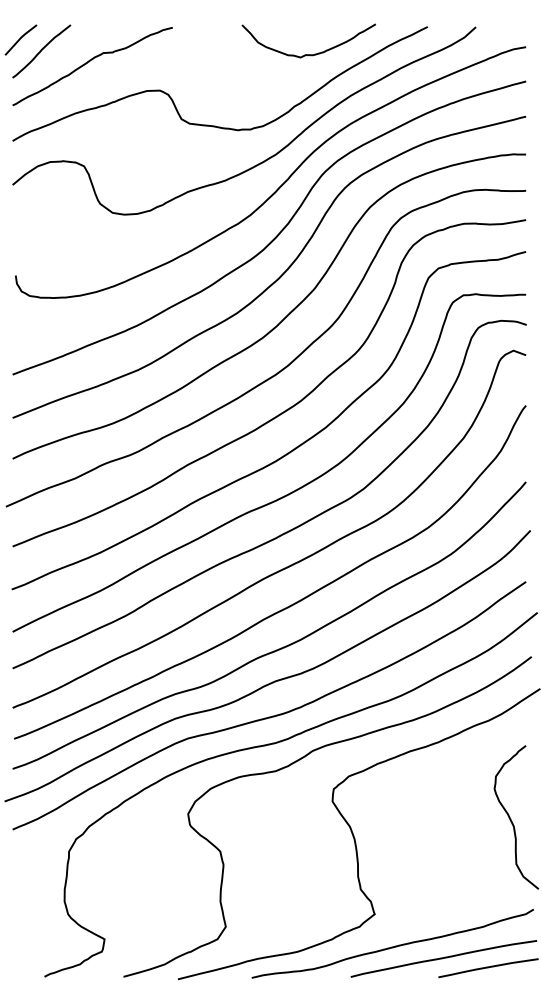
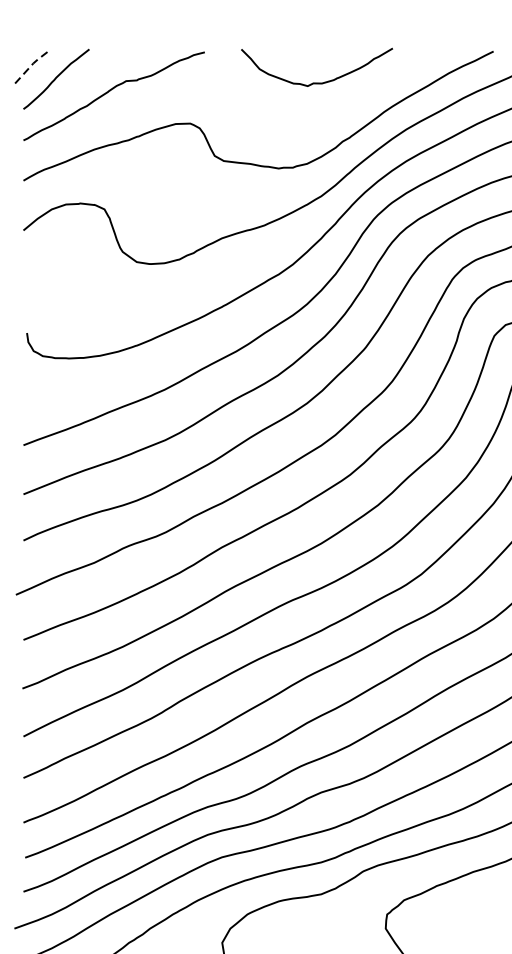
line: (21, 37) -> (33, 63), solid -> dashed
curve: (308, 54) -> (316, 82), moved

